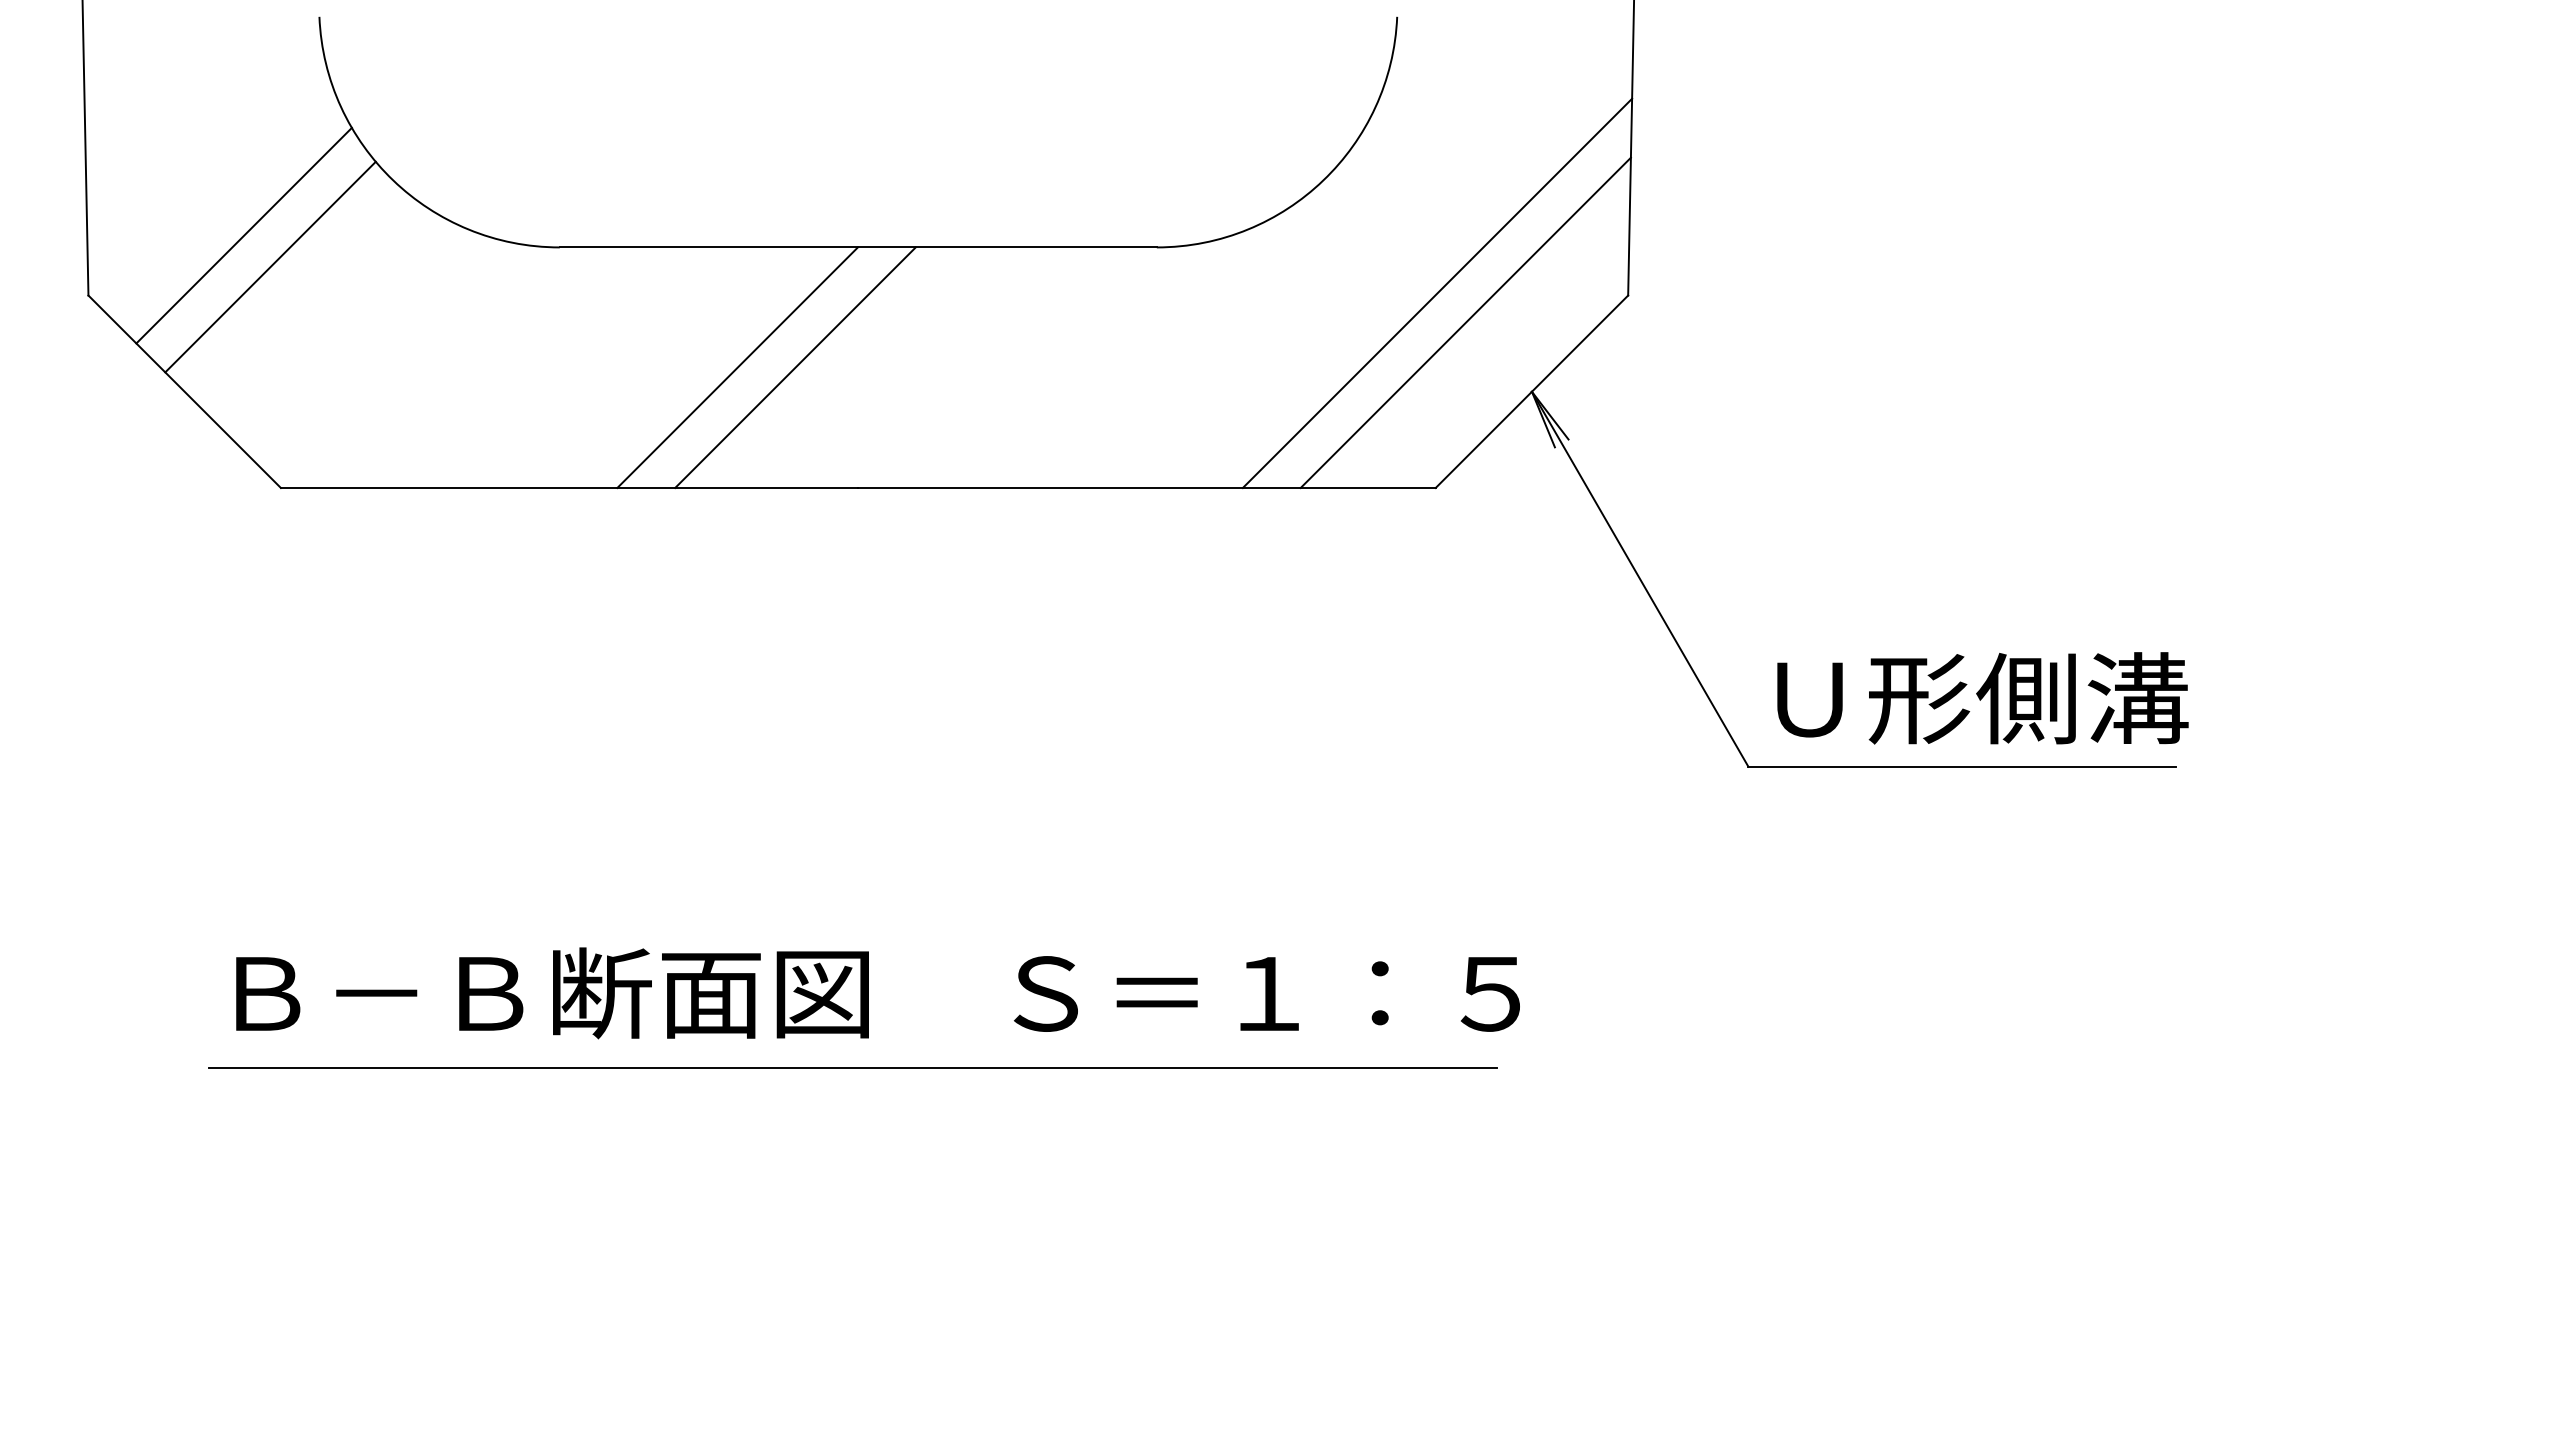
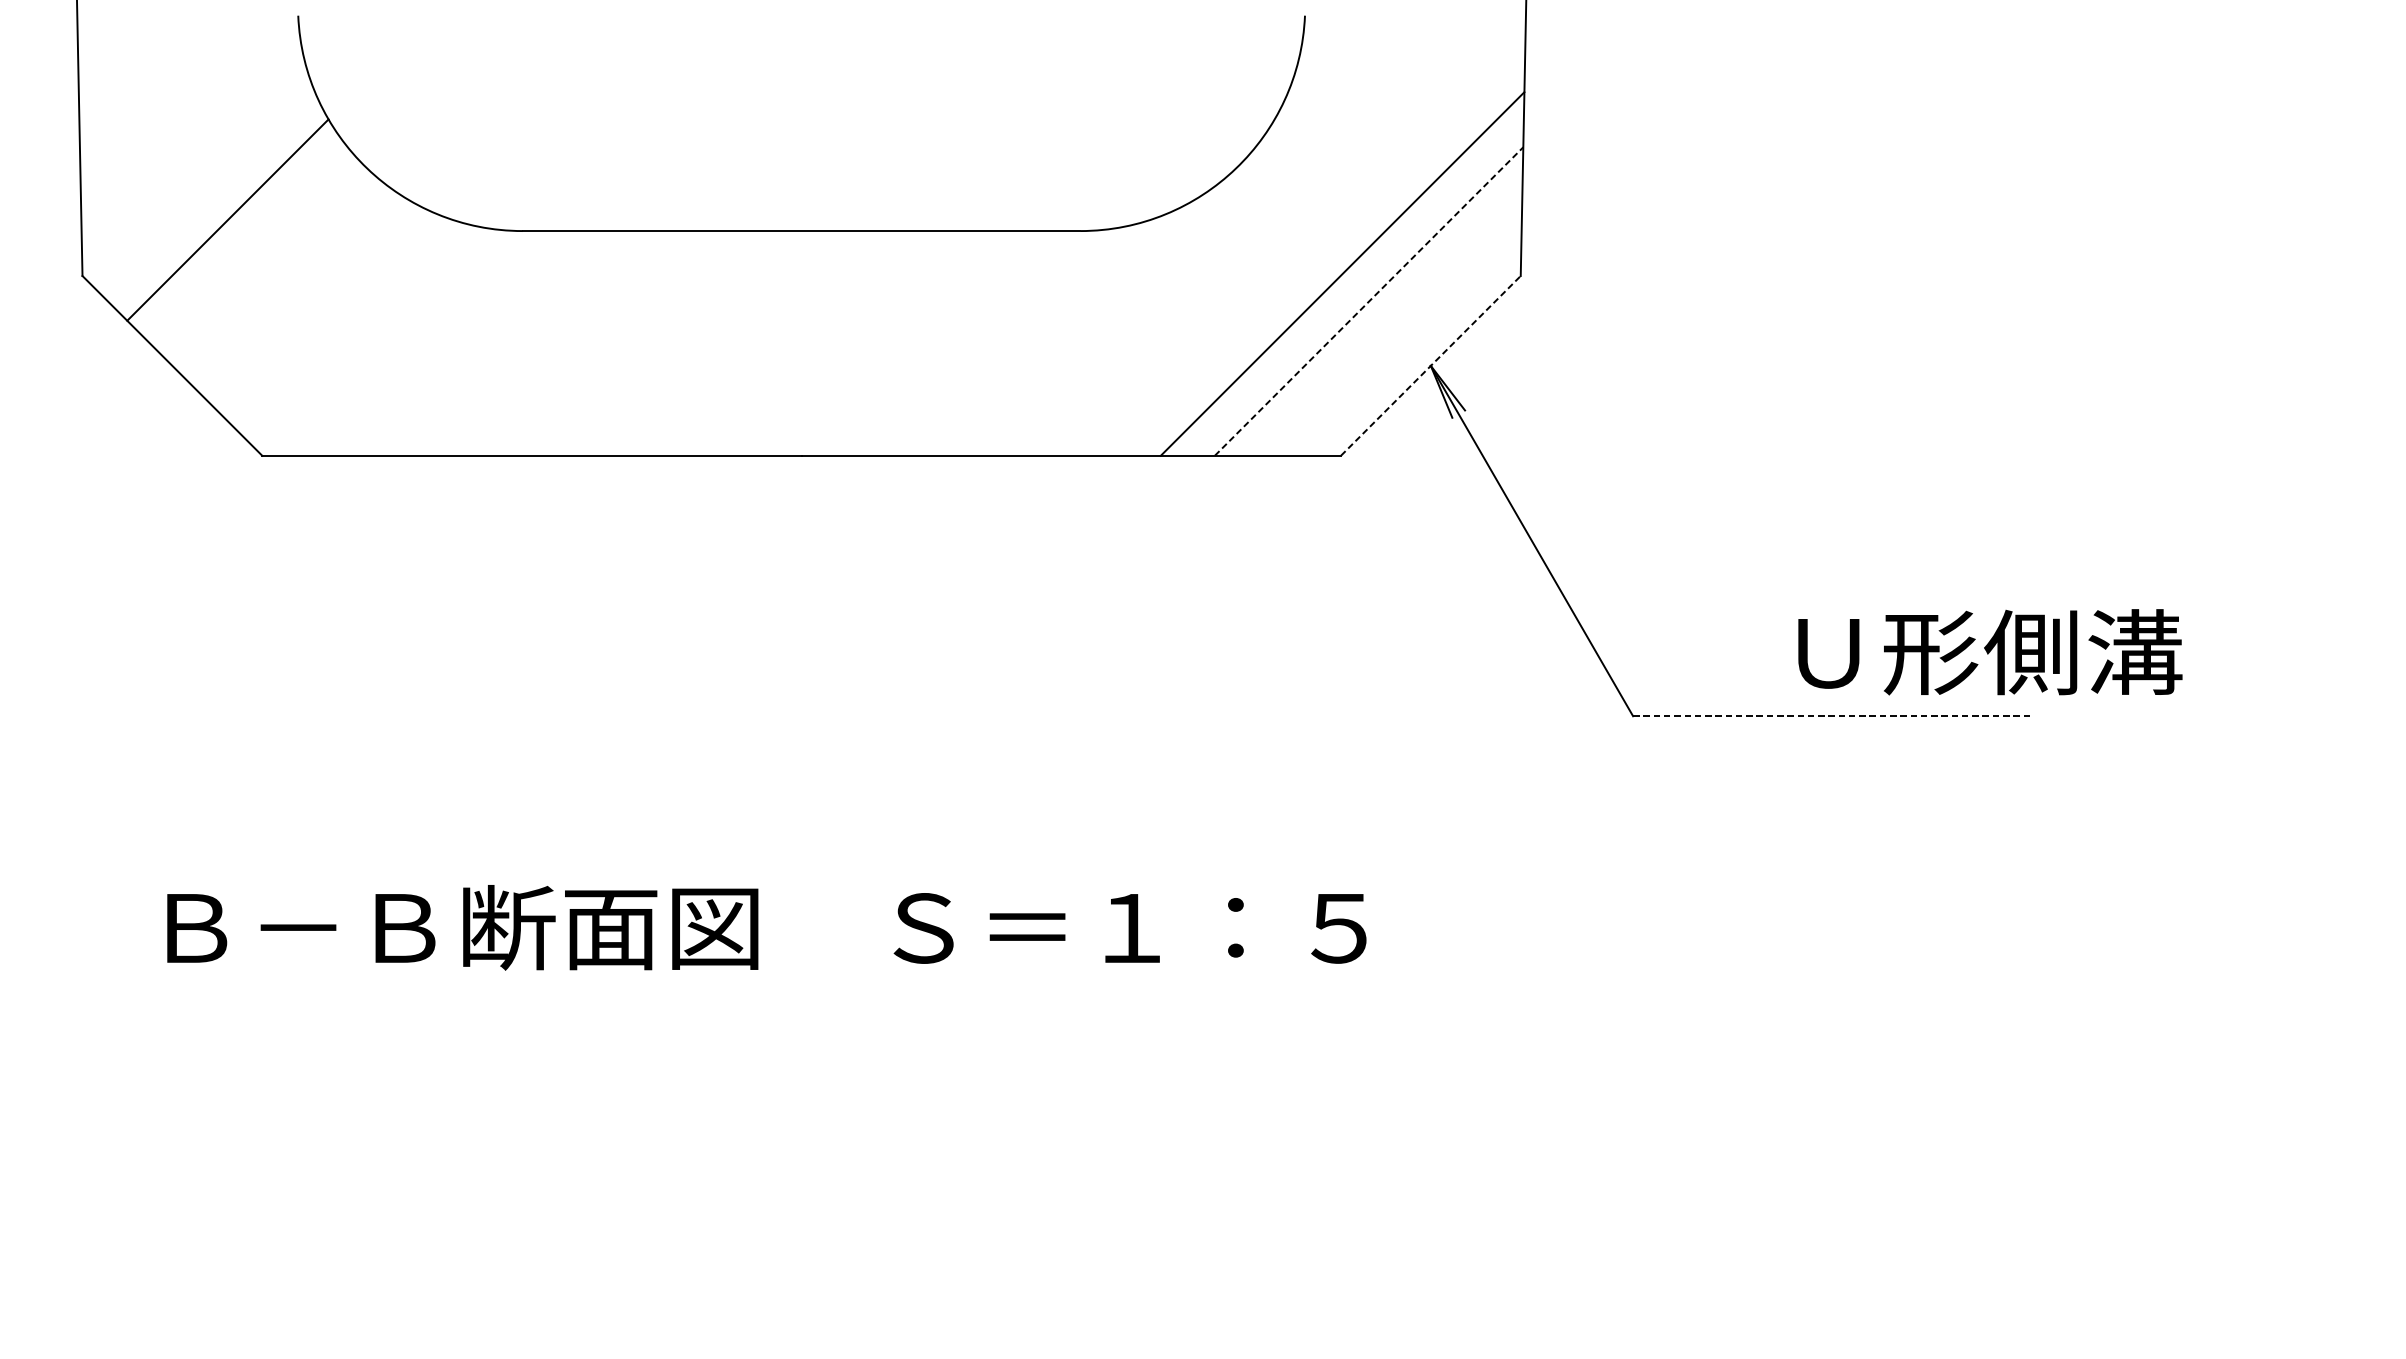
line: (270, 266) -> (252, 248), removed
line: (1465, 322) -> (1368, 301), solid -> dashed
line: (737, 367) -> (688, 343), removed
line: (795, 367) -> (742, 343), removed
line: (1532, 391) -> (1431, 365), solid -> dashed
text: (1982, 698) -> (1989, 652), moved
line: (1962, 766) -> (1833, 715), solid -> dashed
text: (877, 993) -> (766, 927), moved
line: (852, 1068) -> (796, 998), removed

